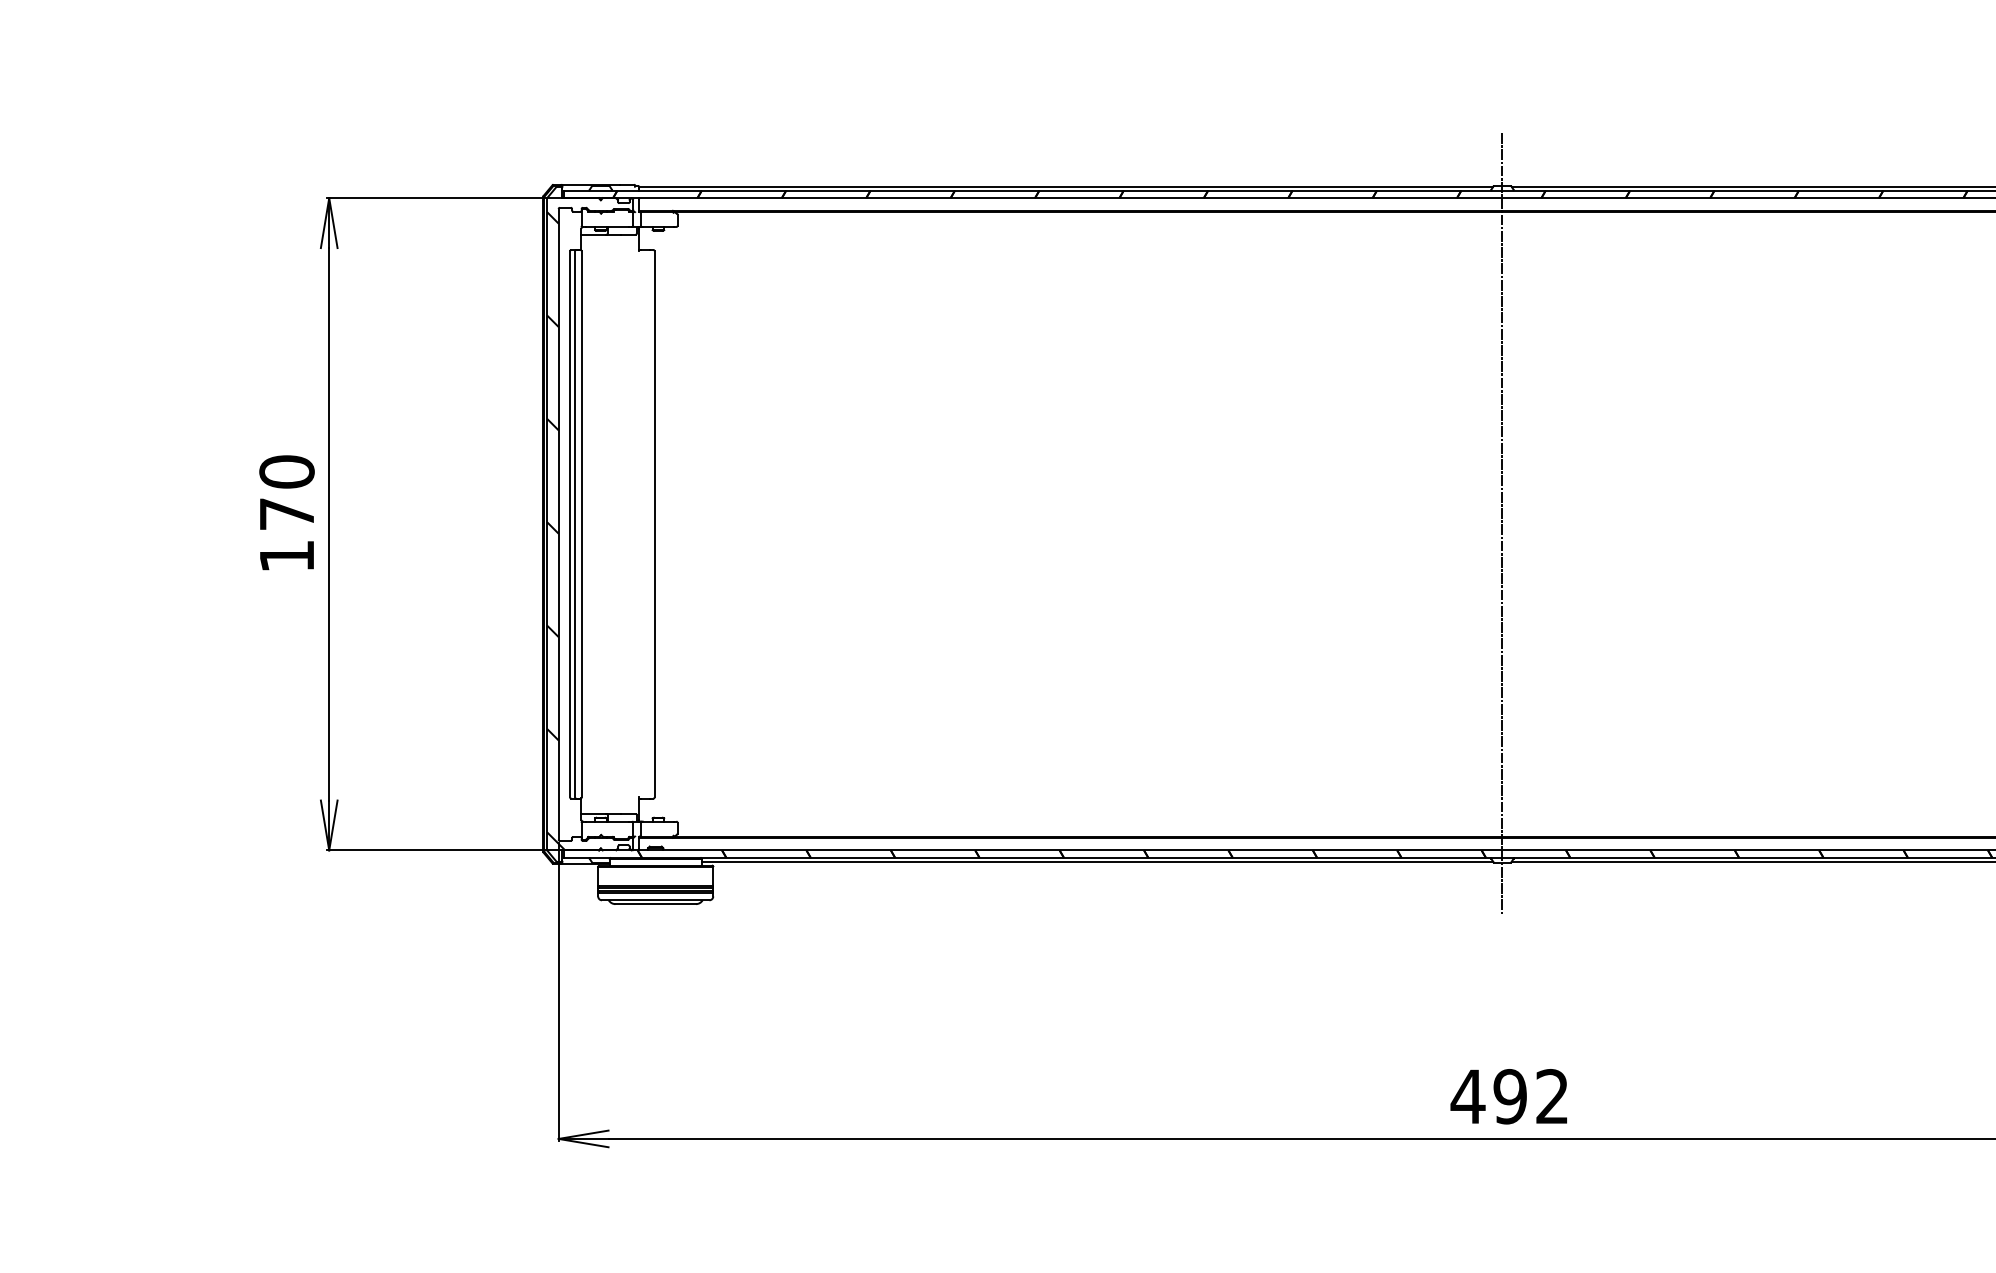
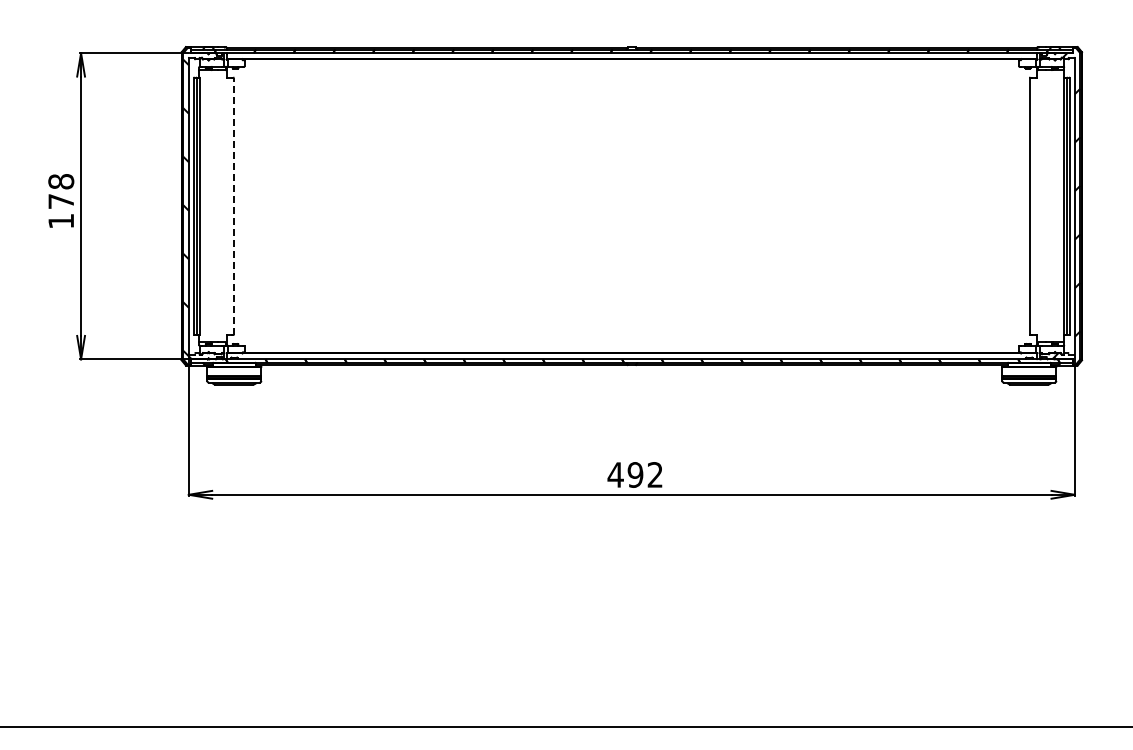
text: (285, 471) -> (60, 181), 170 -> 178
line: (653, 522) -> (233, 205), solid -> dashed
line: (1501, 522) -> (631, 205), removed

